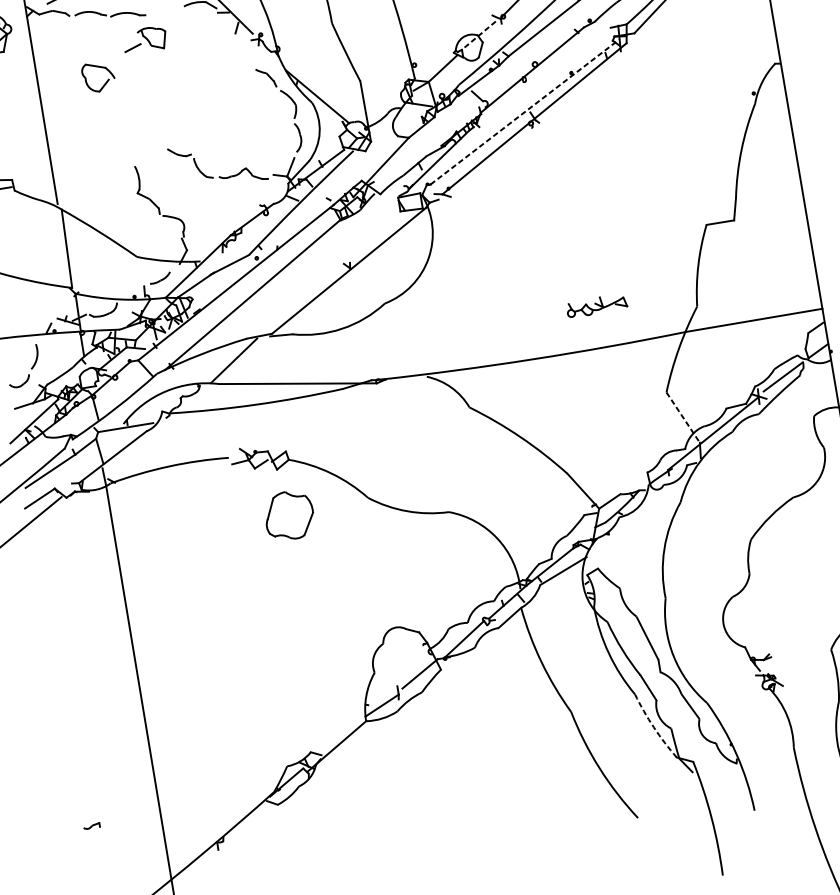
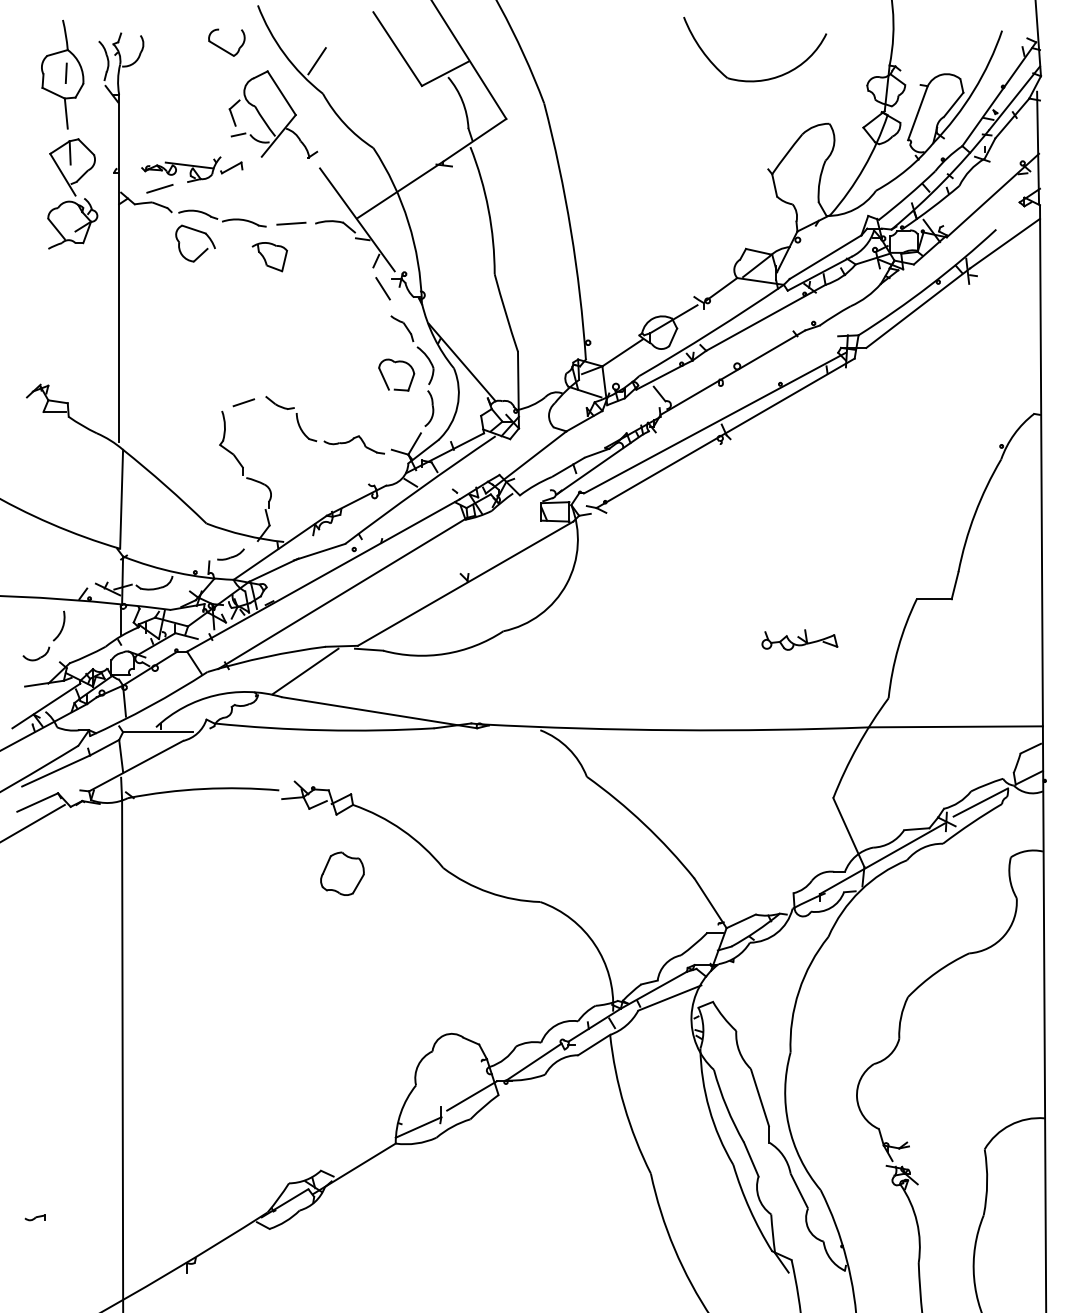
line: (165, 9) -> (291, 223), added
line: (478, 35) -> (673, 319), dashed -> solid
line: (132, 47) -> (243, 402), moved
line: (245, 48) -> (382, 288), added
part: (105, 82) -> (203, 251), moved
part: (265, 106) -> (395, 363), added
line: (524, 112) -> (714, 423), dashed -> solid
part: (596, 305) -> (799, 639), moved
line: (682, 417) -> (848, 832), dashed -> solid
part: (289, 515) -> (342, 873), size x0.71
arc: (653, 727) -> (749, 1209), dashed -> solid

